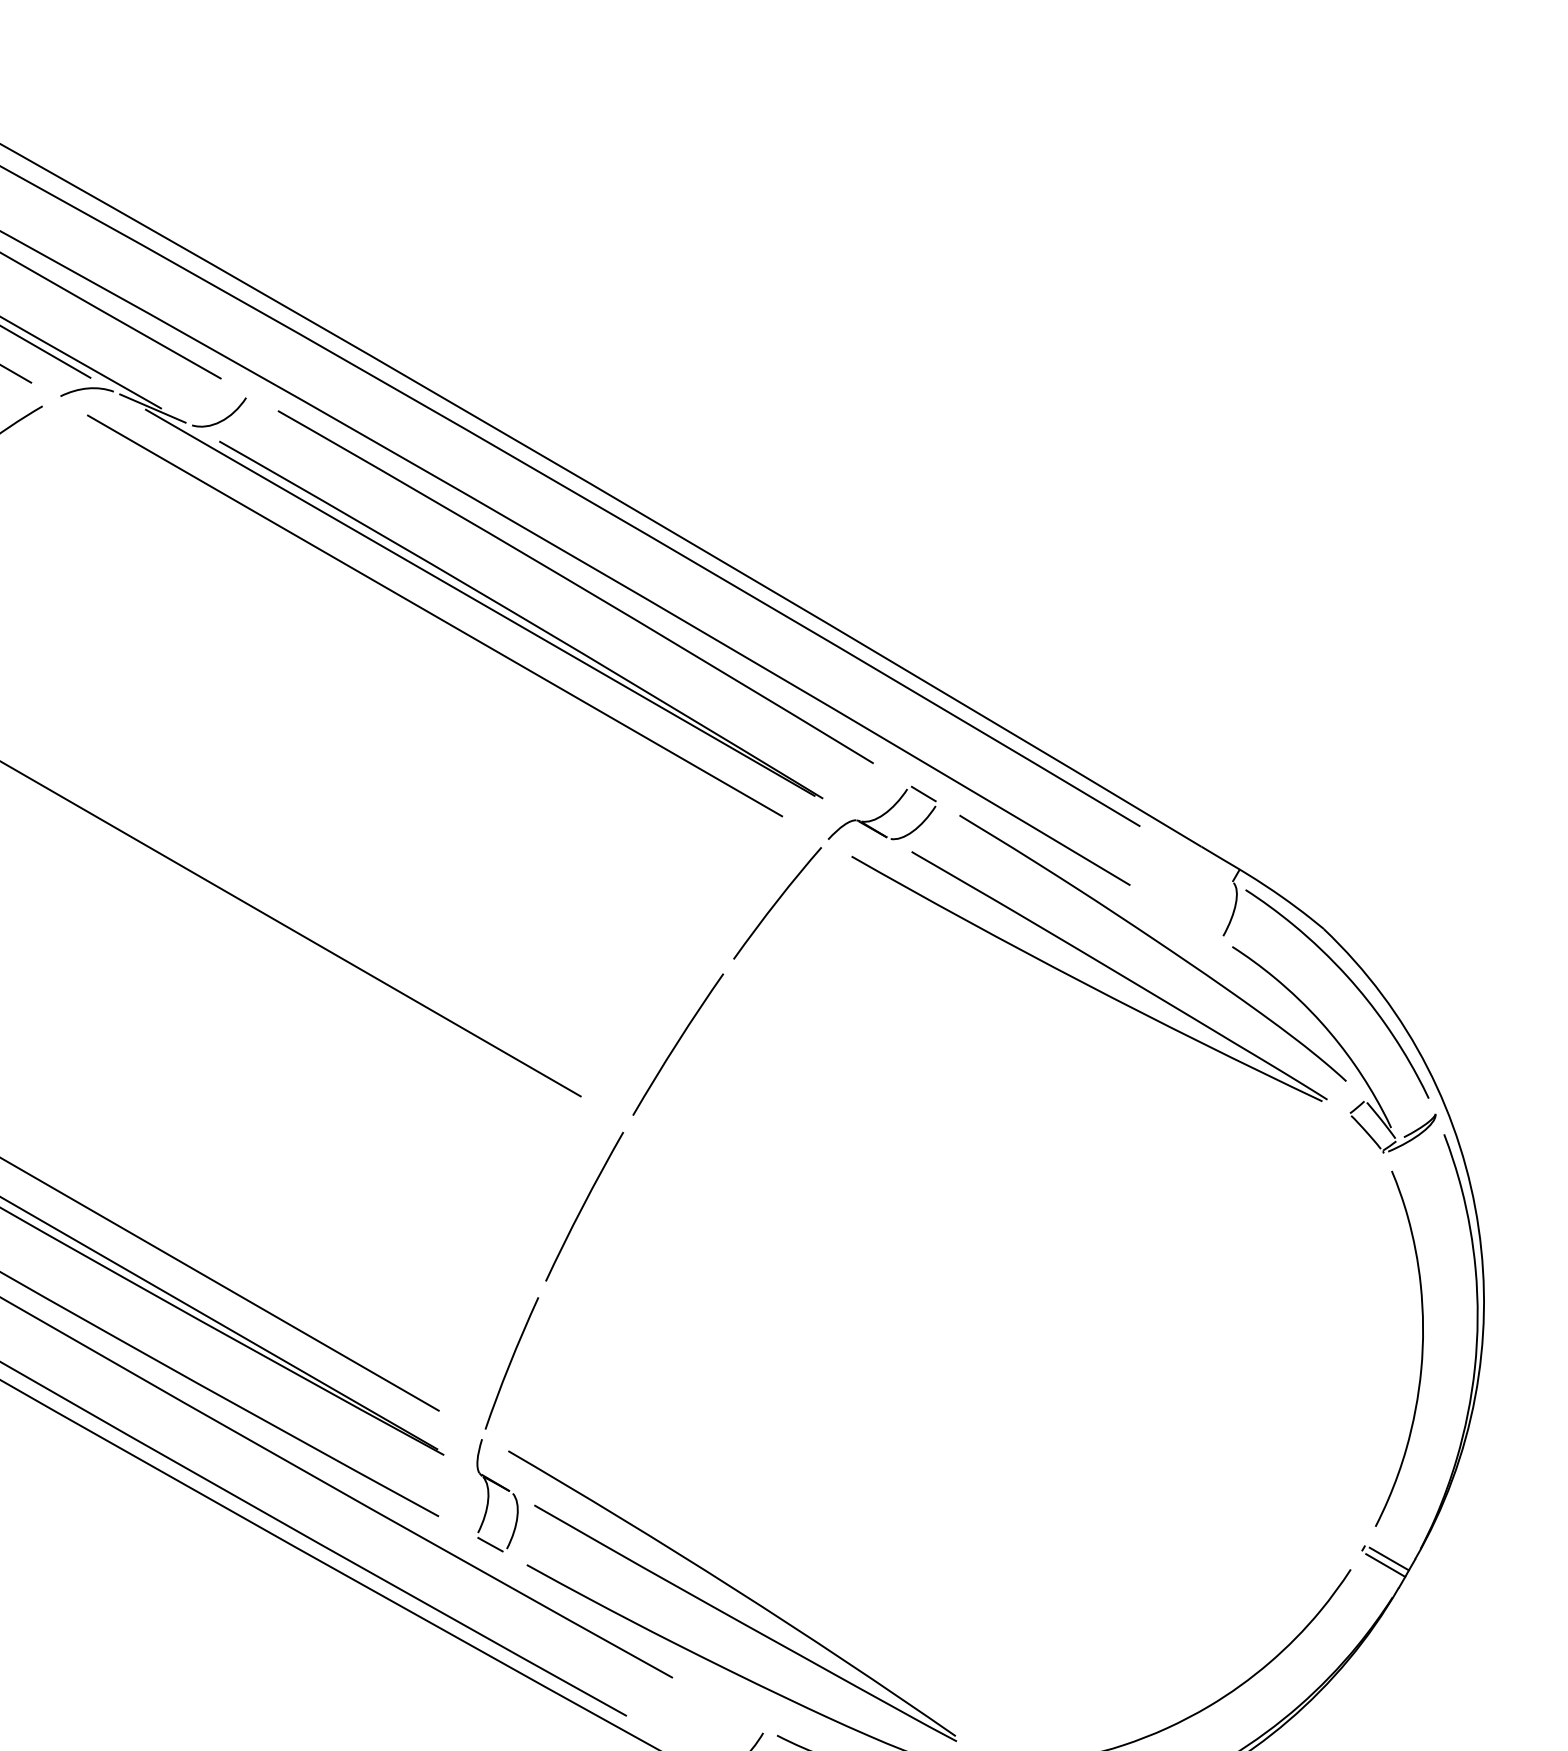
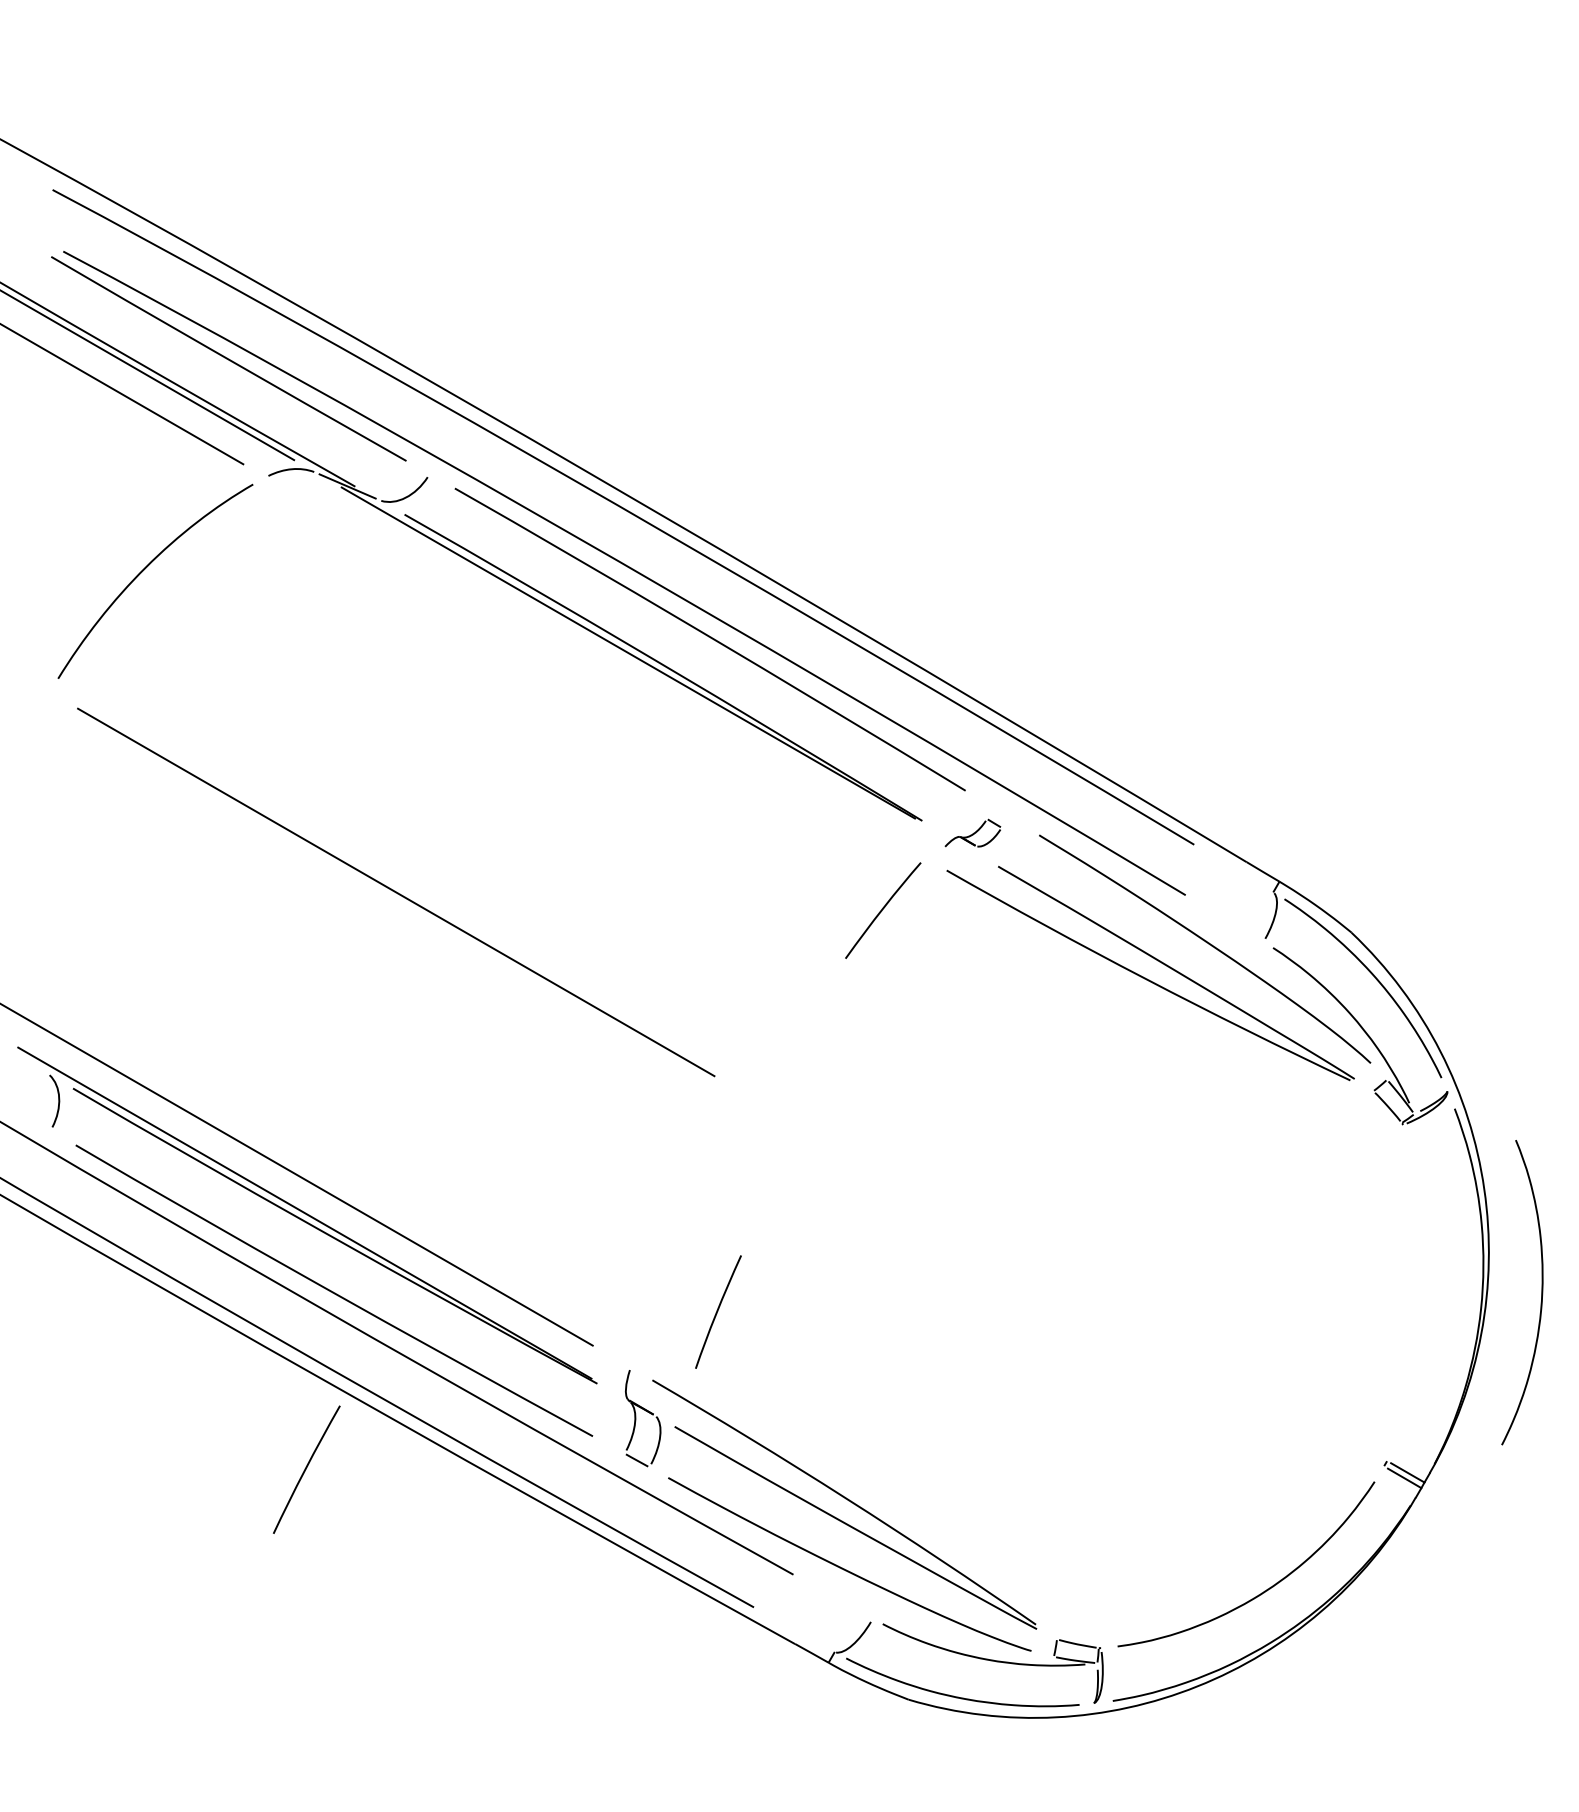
line: (434, 616) -> (589, 664), removed
part: (881, 812) -> (972, 832), size x0.6
curve: (677, 1044) -> (797, 1031), removed
curve: (584, 1206) -> (306, 1469), moved
curve: (1421, 1348) -> (1541, 1292), moved
curve: (511, 1362) -> (718, 1311), moved

